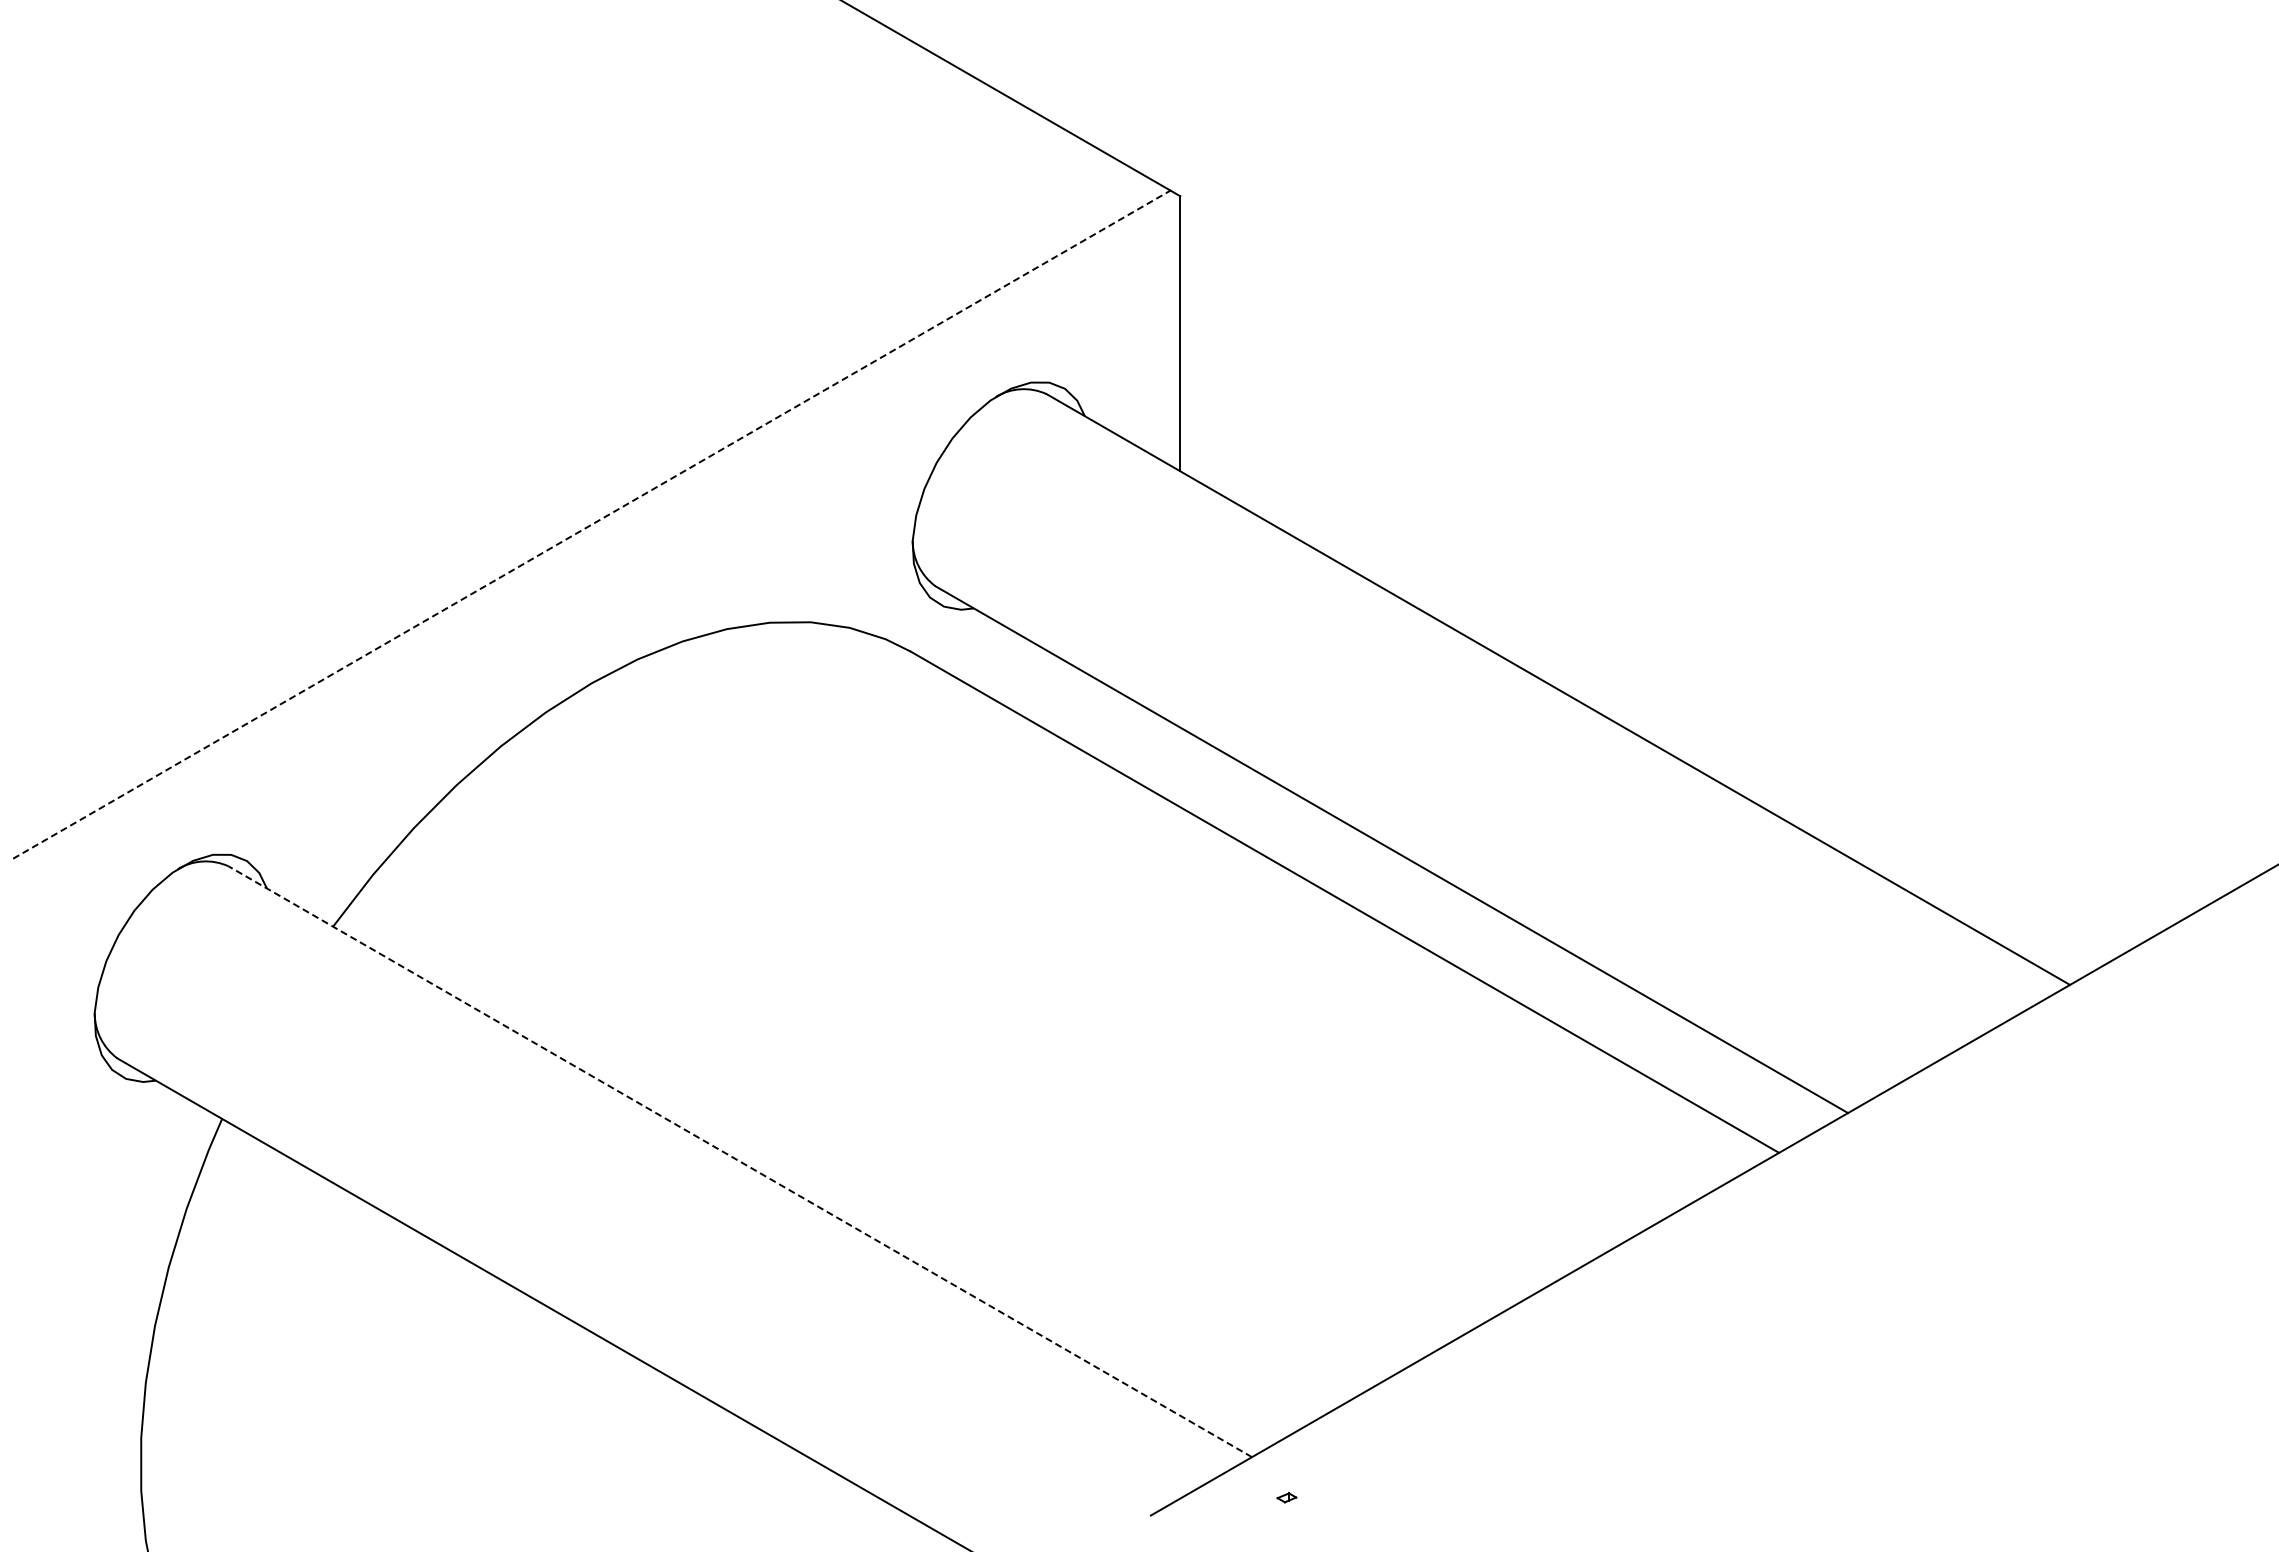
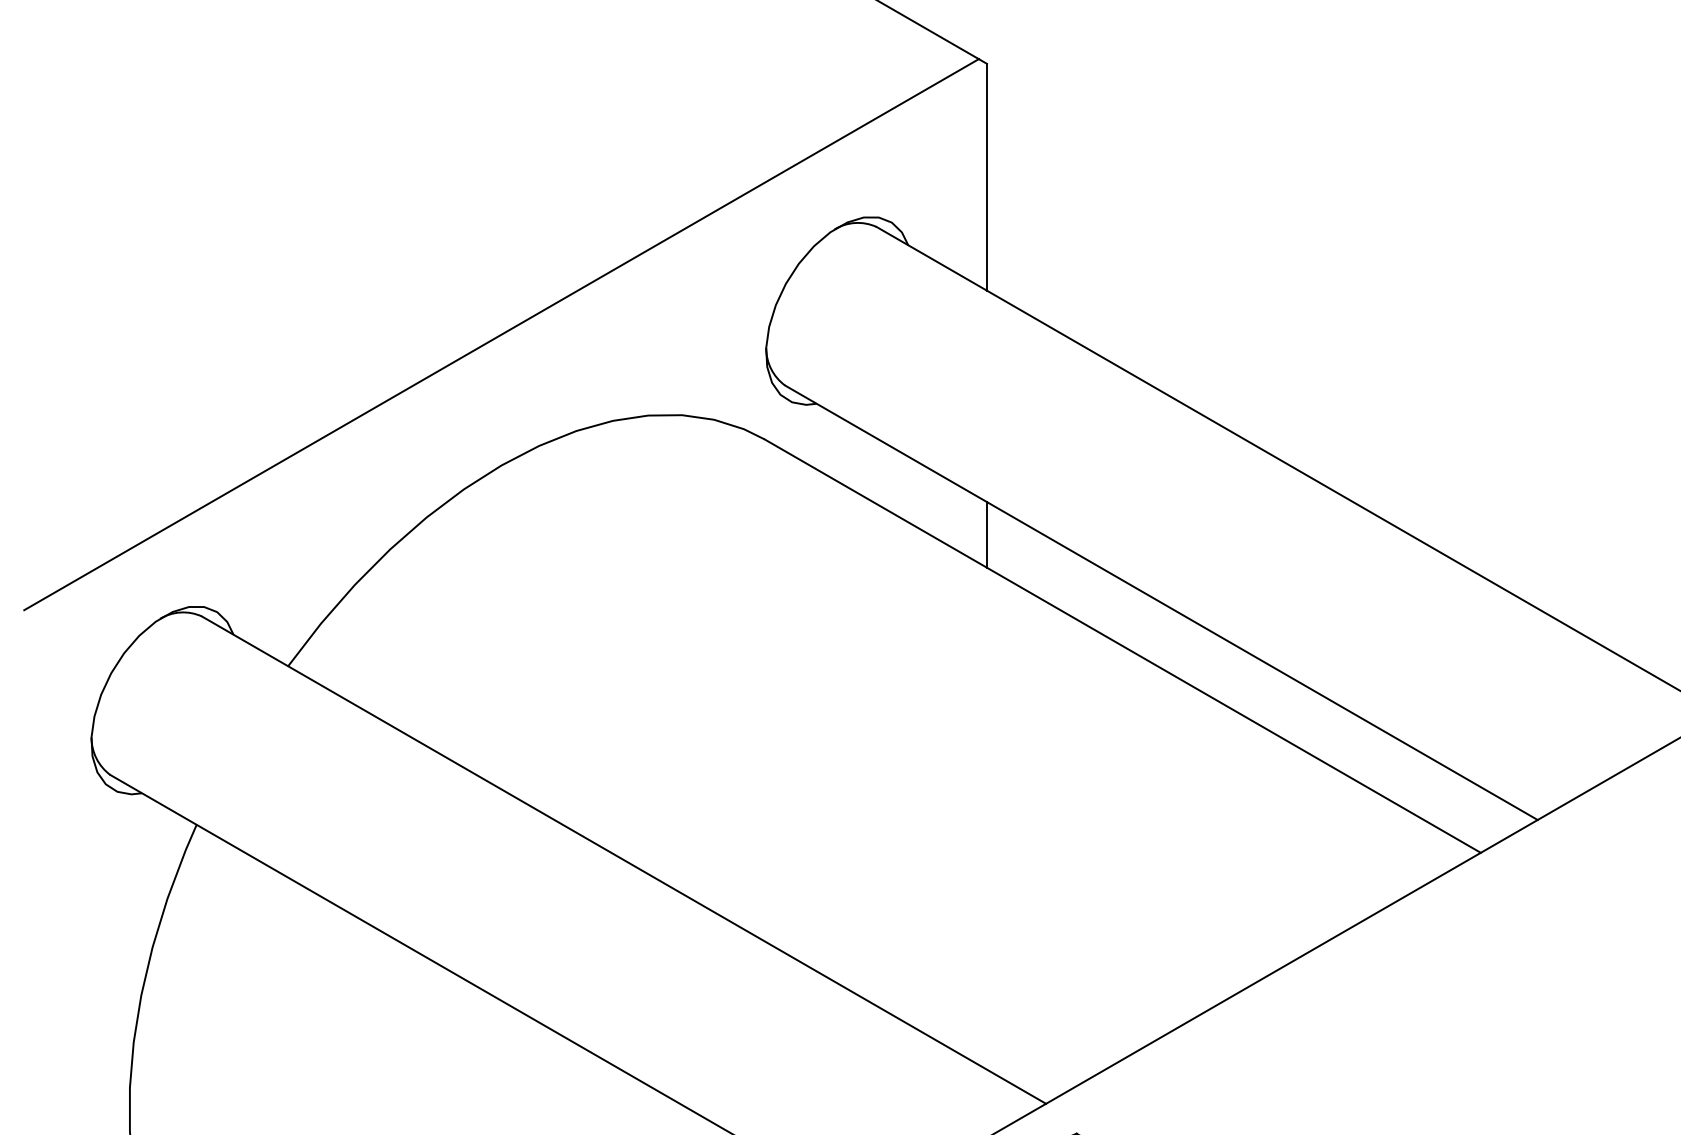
line: (592, 524) -> (502, 334), dashed -> solid
line: (1180, 767) -> (987, 534), added
line: (740, 1161) -> (624, 859), dashed -> solid

